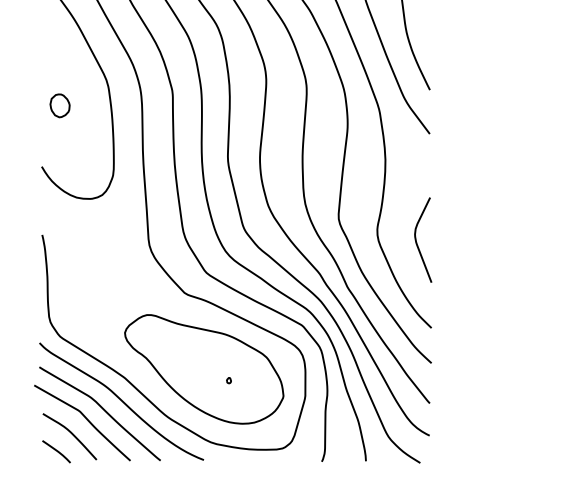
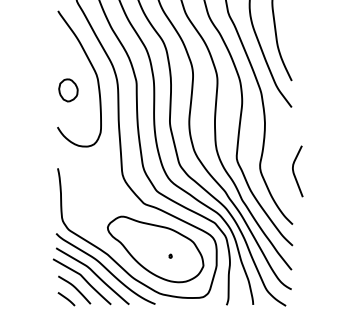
part: (59, 105) -> (68, 90), size x1.6
curve: (417, 240) -> (294, 171), moved

